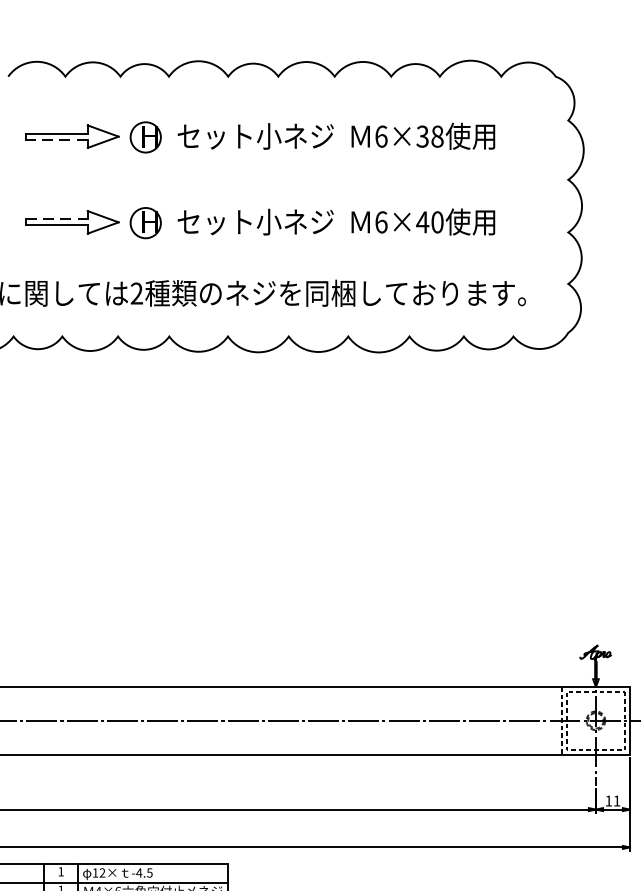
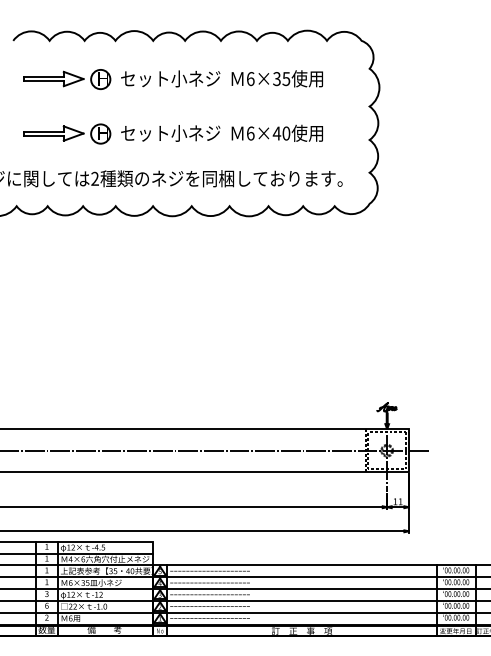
text: (437, 135) -> (286, 78), 6×38 -> 6×35
line: (57, 140) -> (44, 81), dashed -> solid
line: (57, 219) -> (44, 131), dashed -> solid

